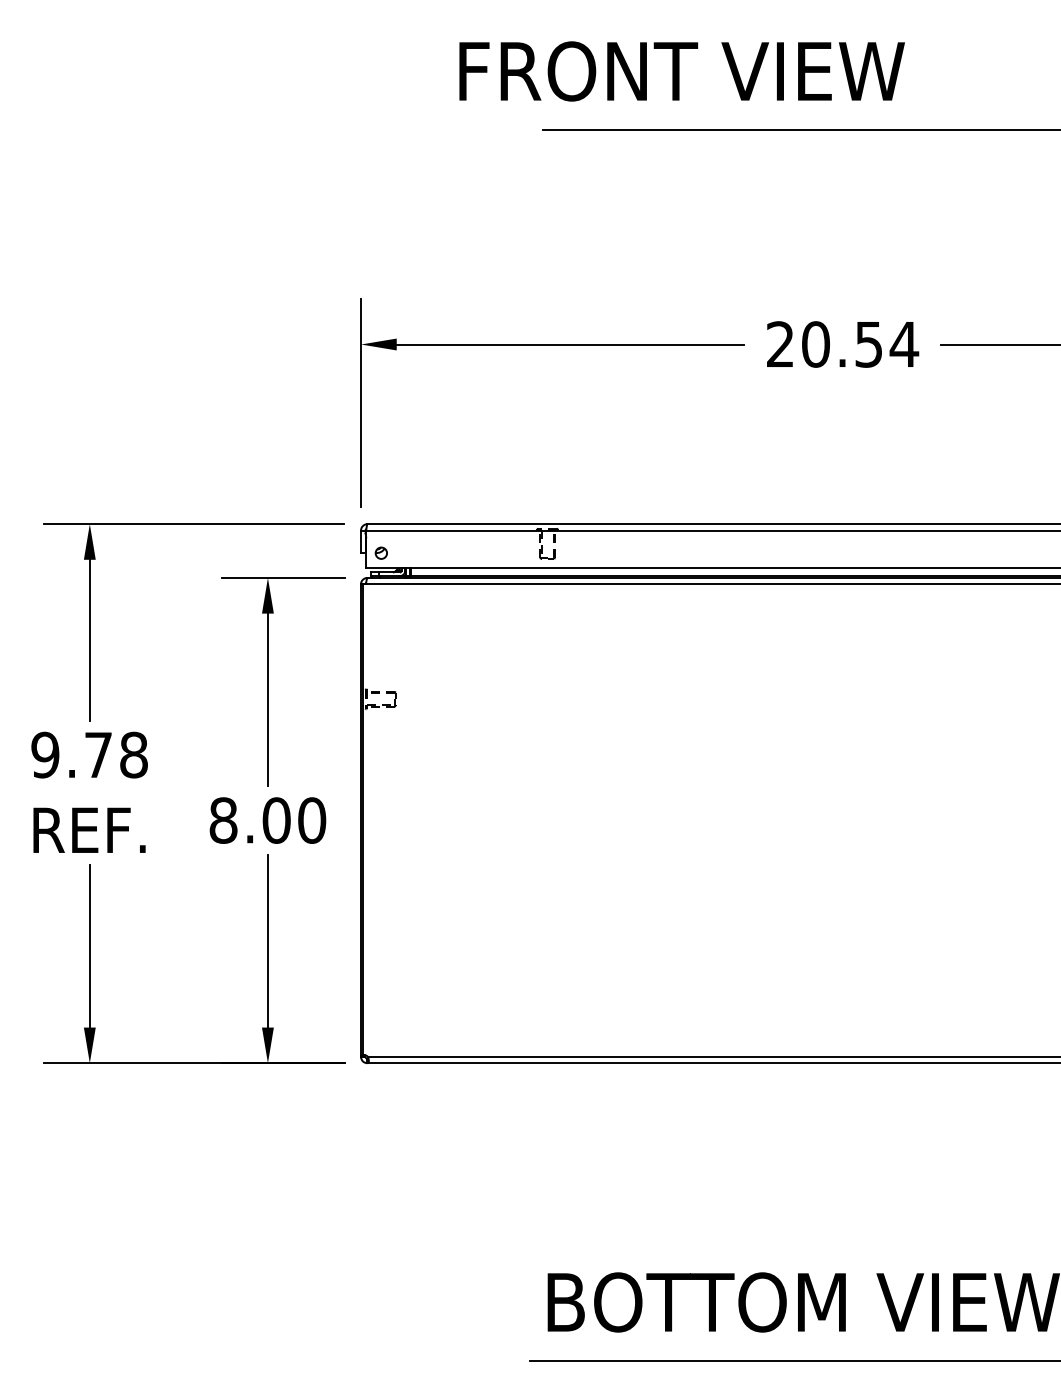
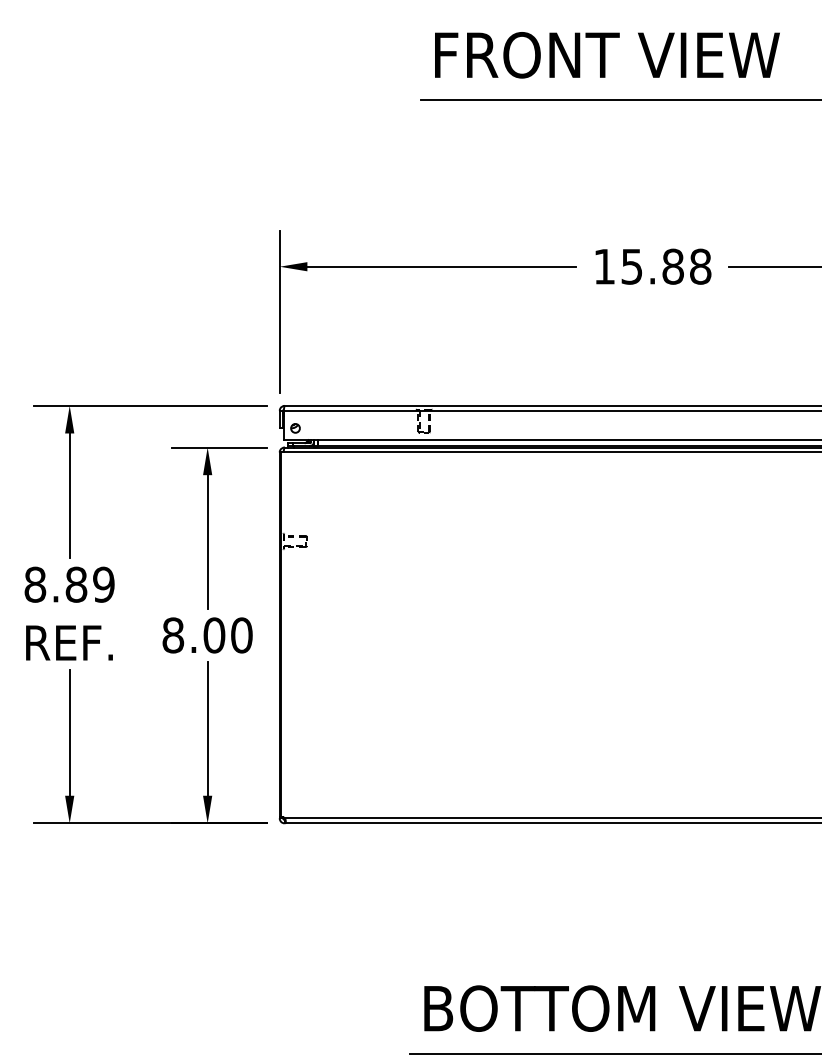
text: (682, 71) -> (607, 55), moved
text: (842, 344) -> (652, 266), 20.54 -> 15.88
text: (89, 754) -> (69, 584), 9.78 -> 8.89

